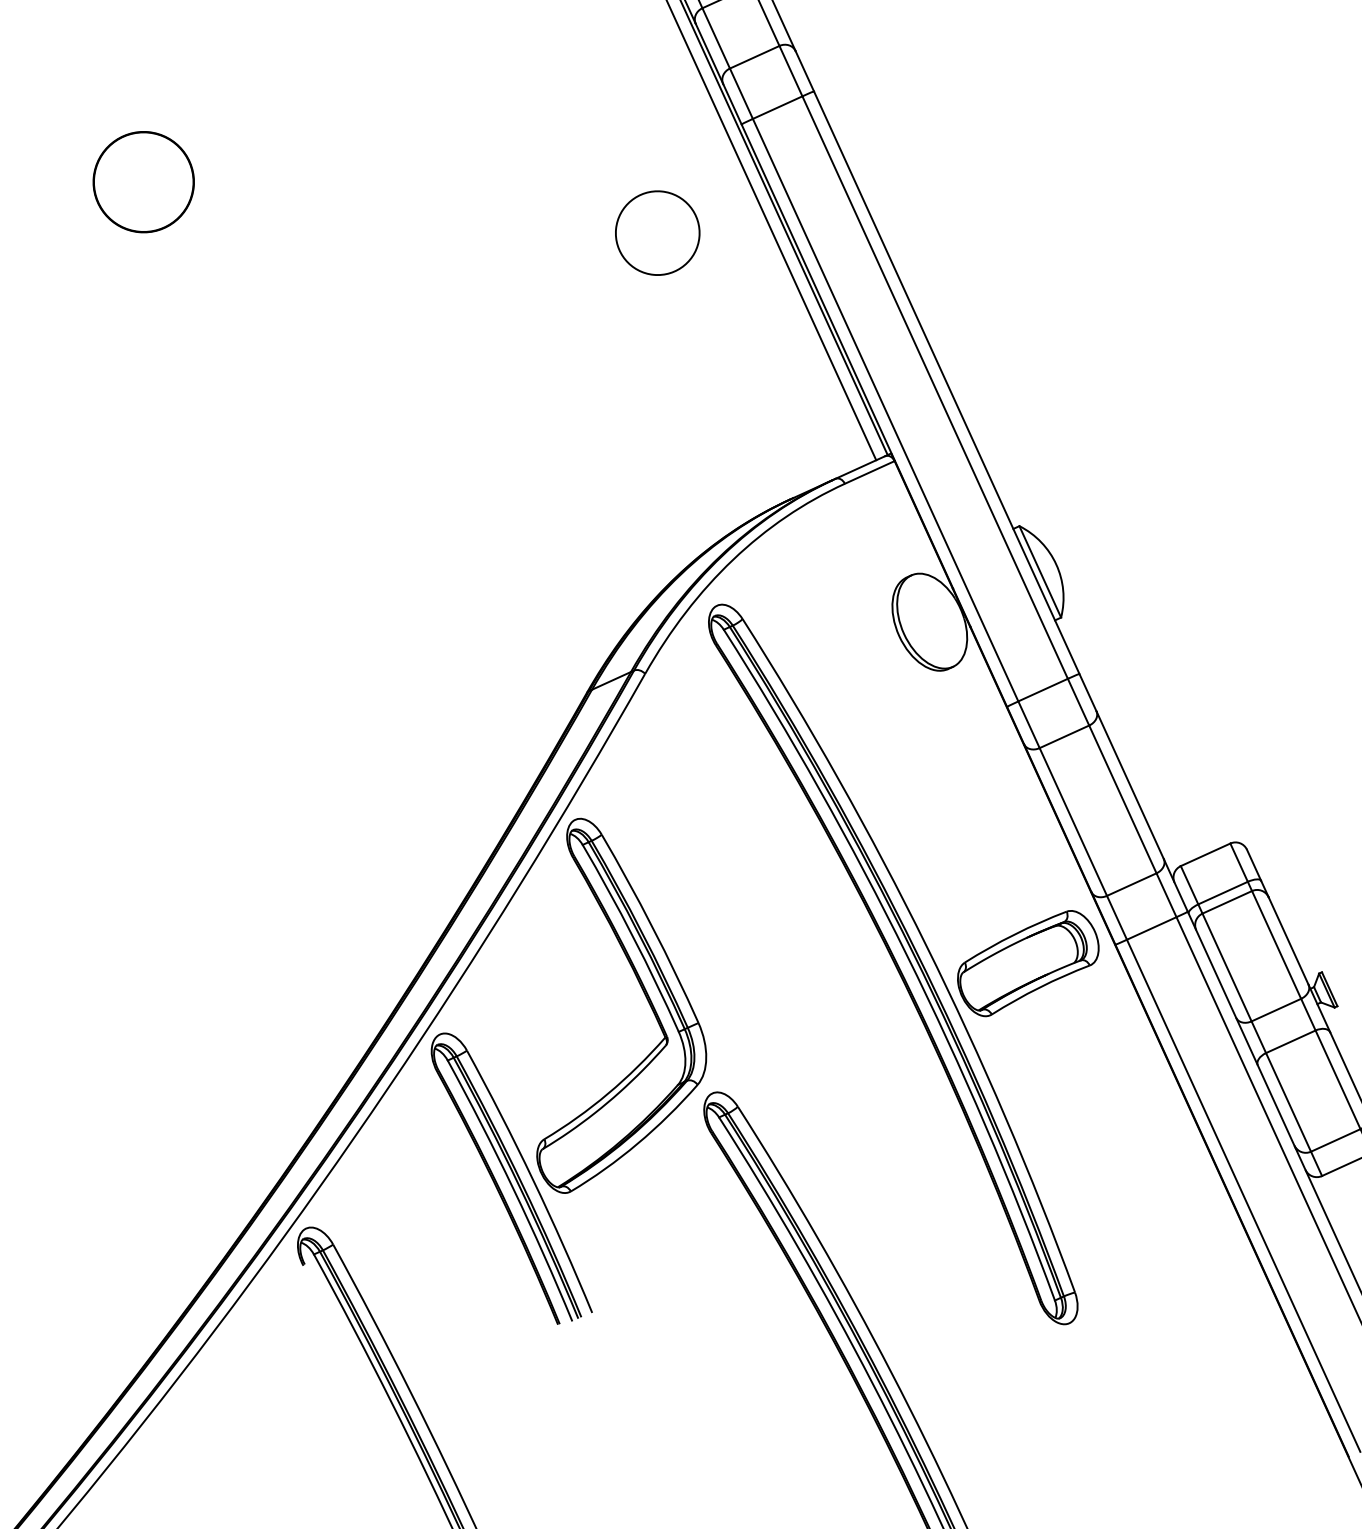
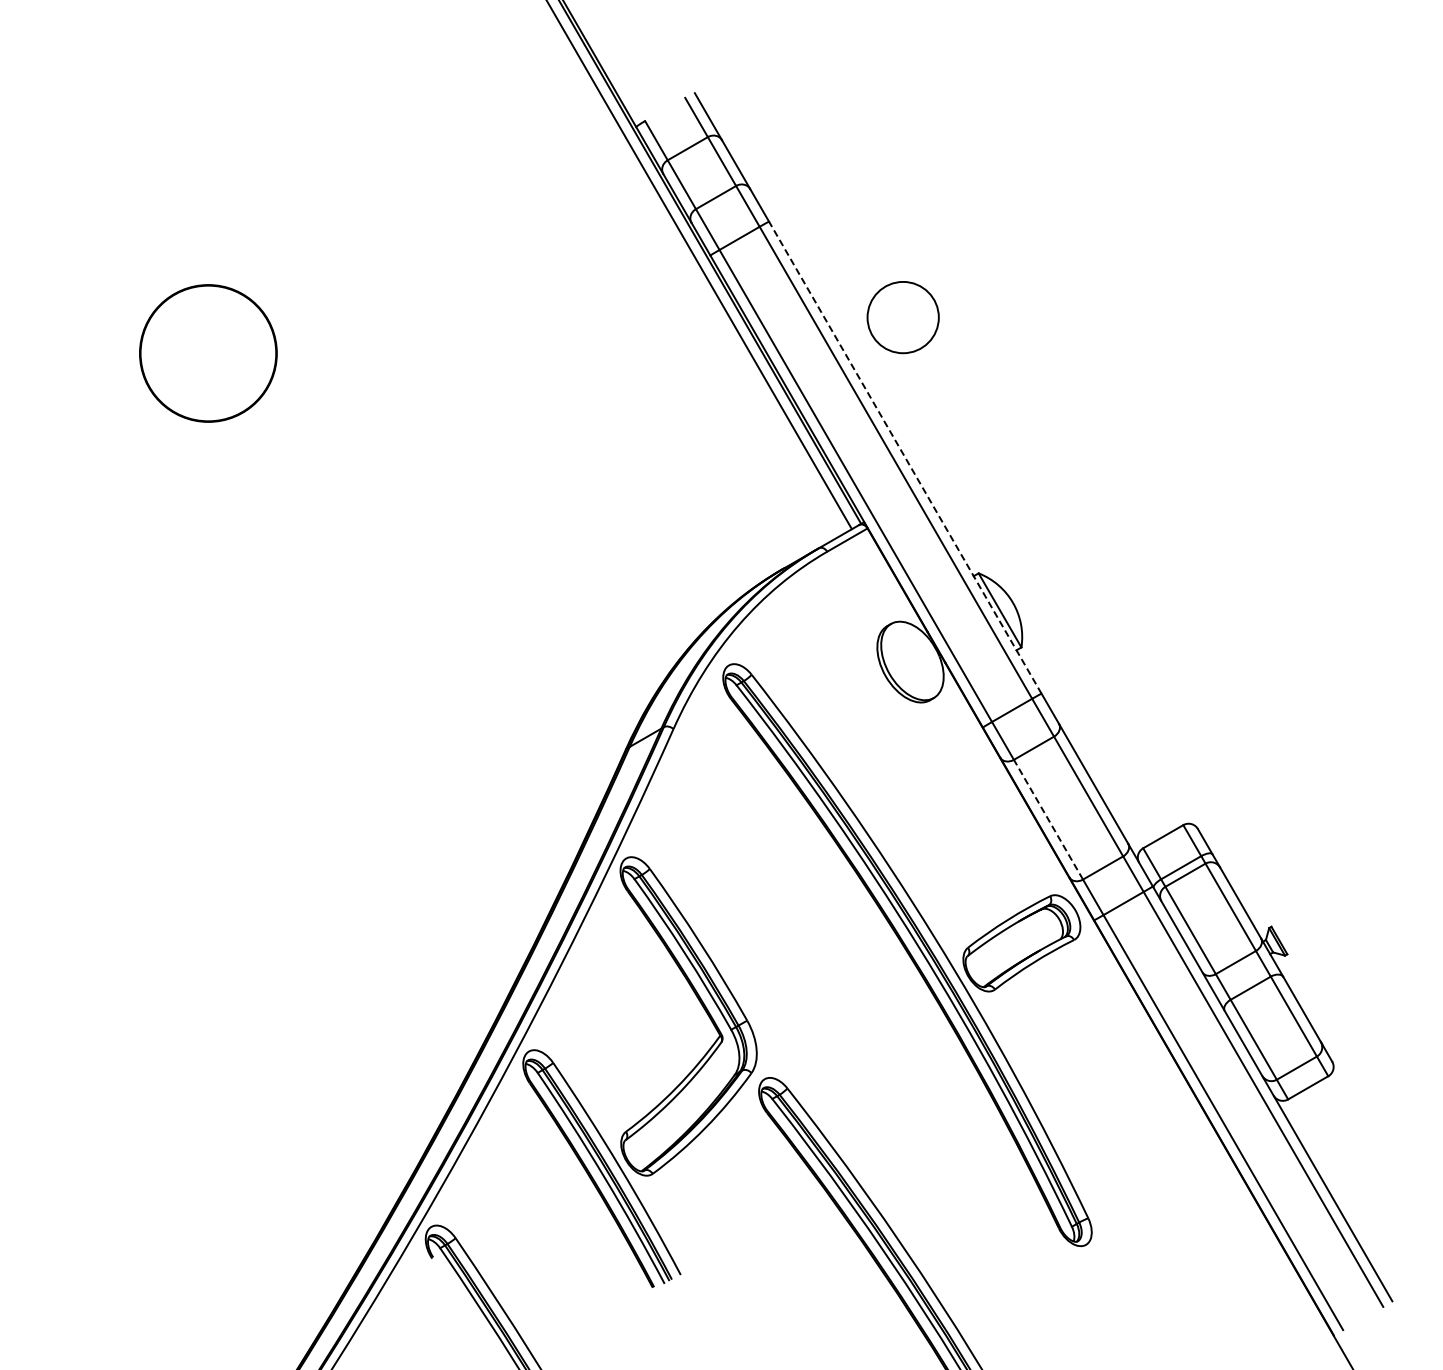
part: (143, 181) -> (208, 352), size x1.6
circle: (656, 232) -> (902, 317), moved
line: (946, 382) -> (905, 457), solid -> dashed
line: (1073, 821) -> (1048, 819), solid -> dashed

